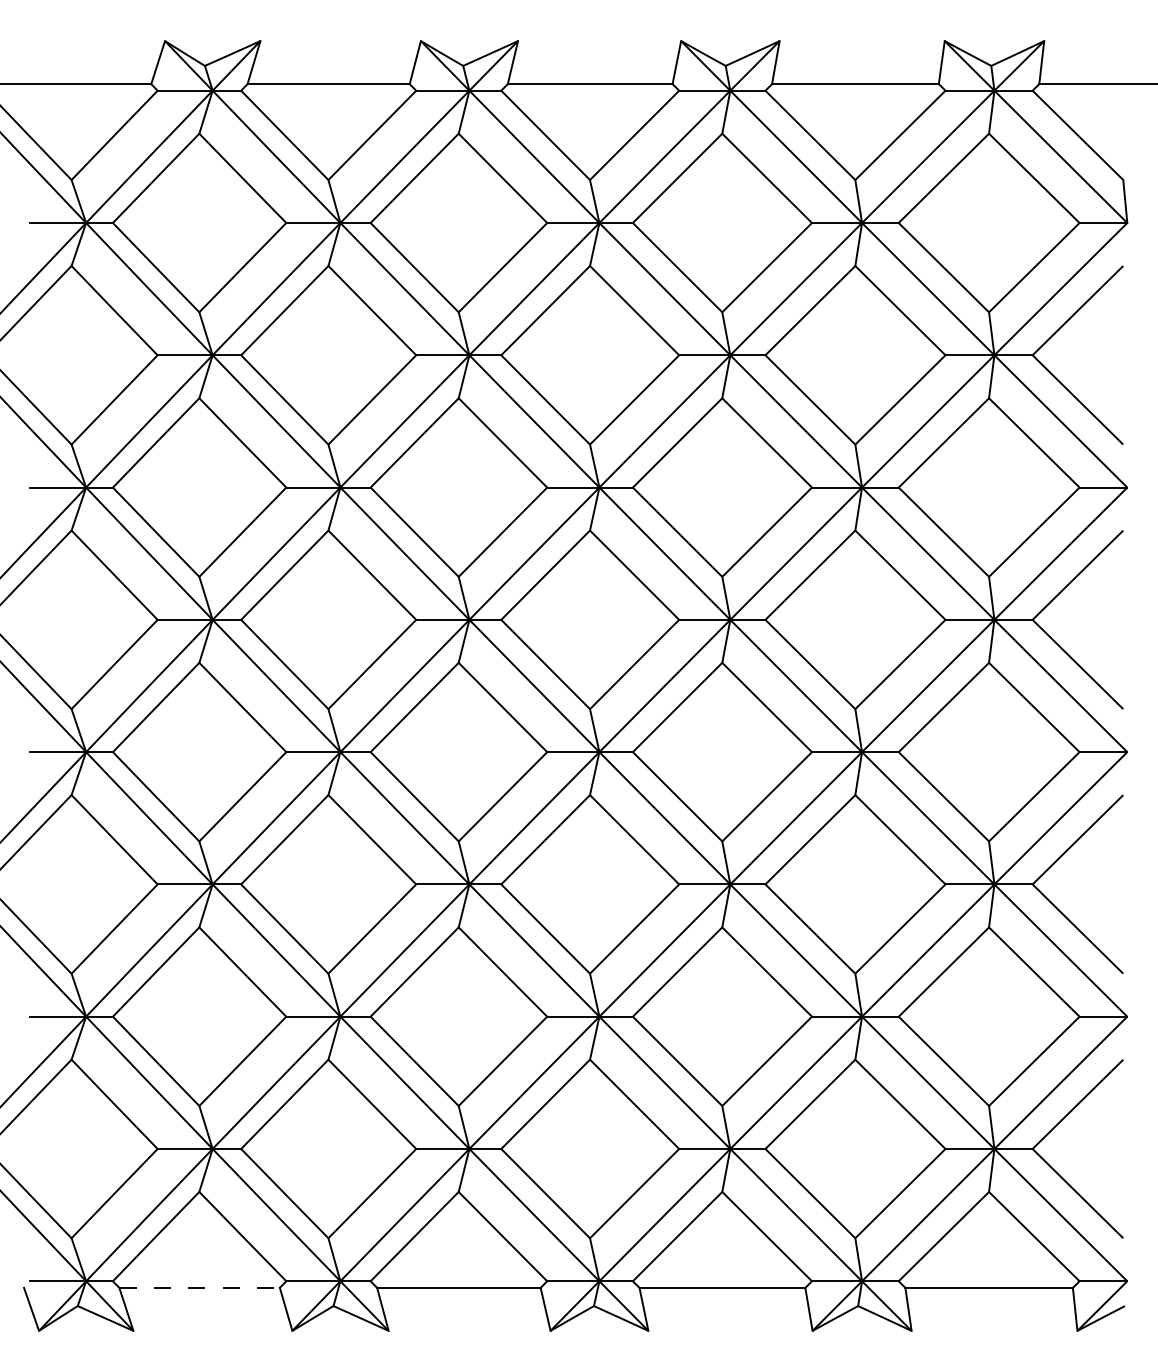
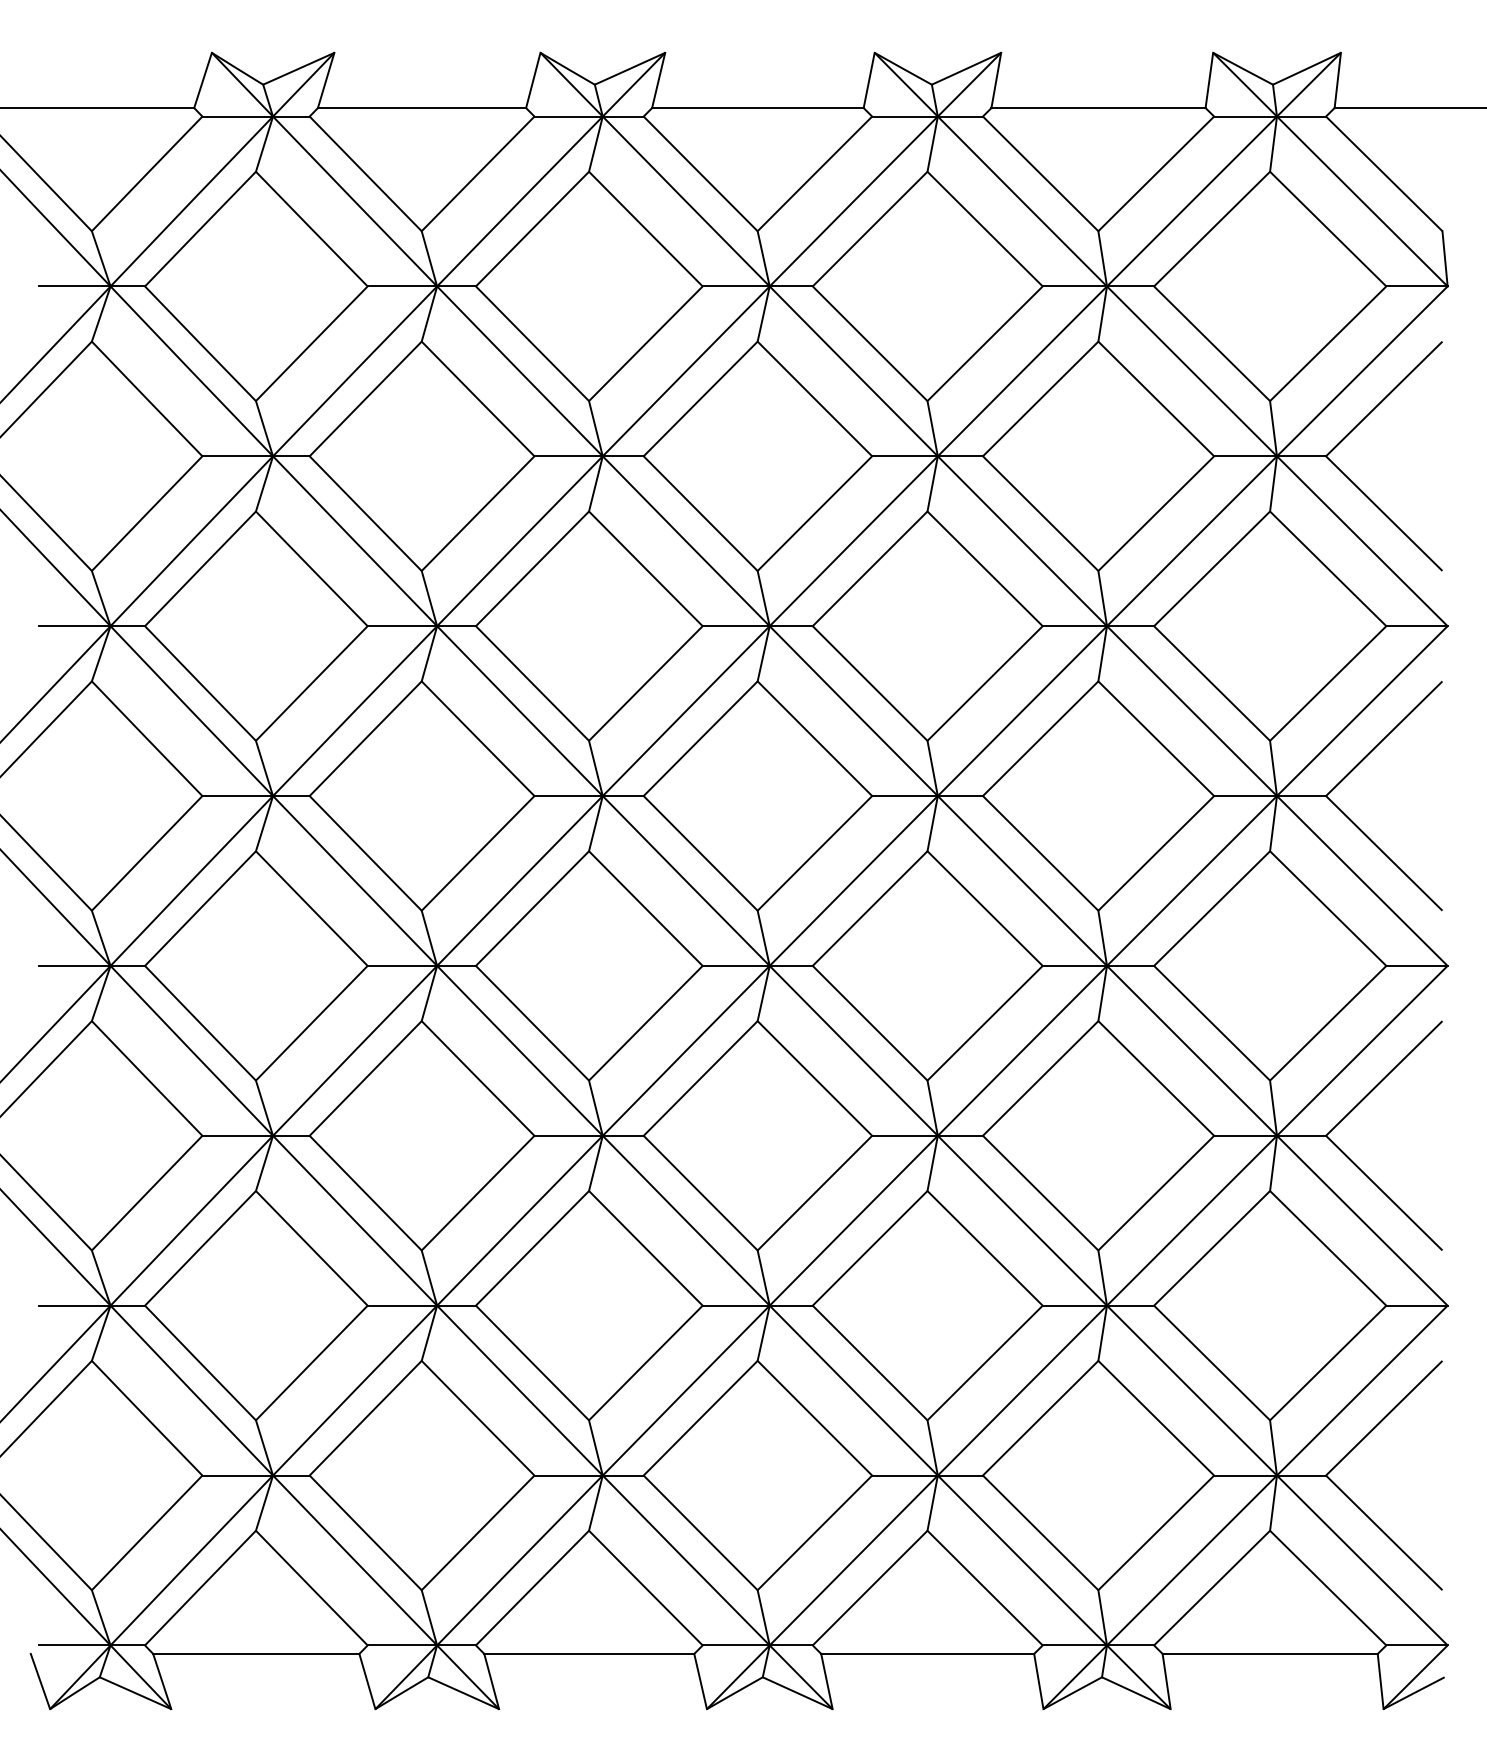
line: (199, 1287) -> (256, 1653), dashed -> solid

